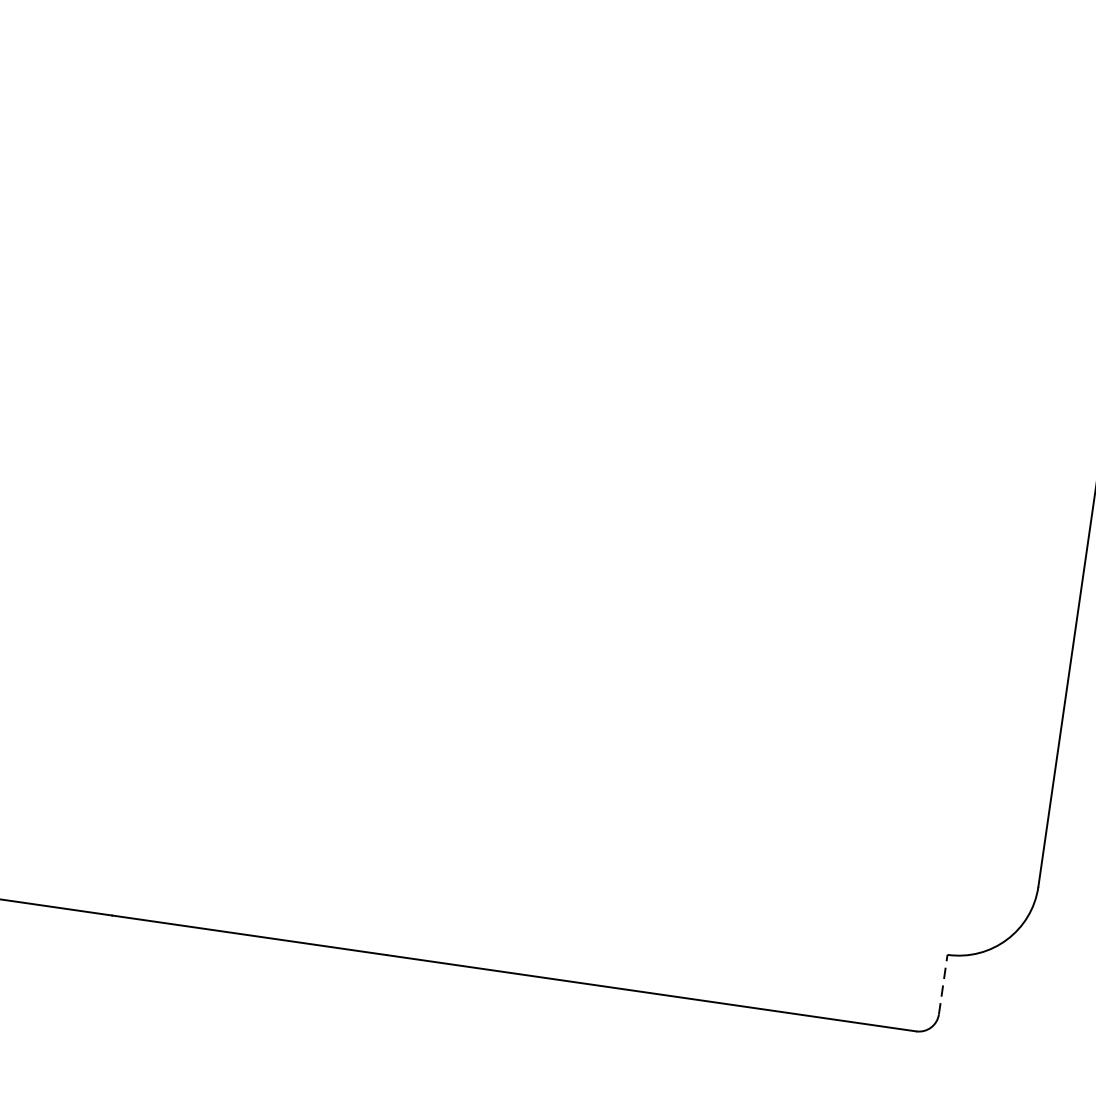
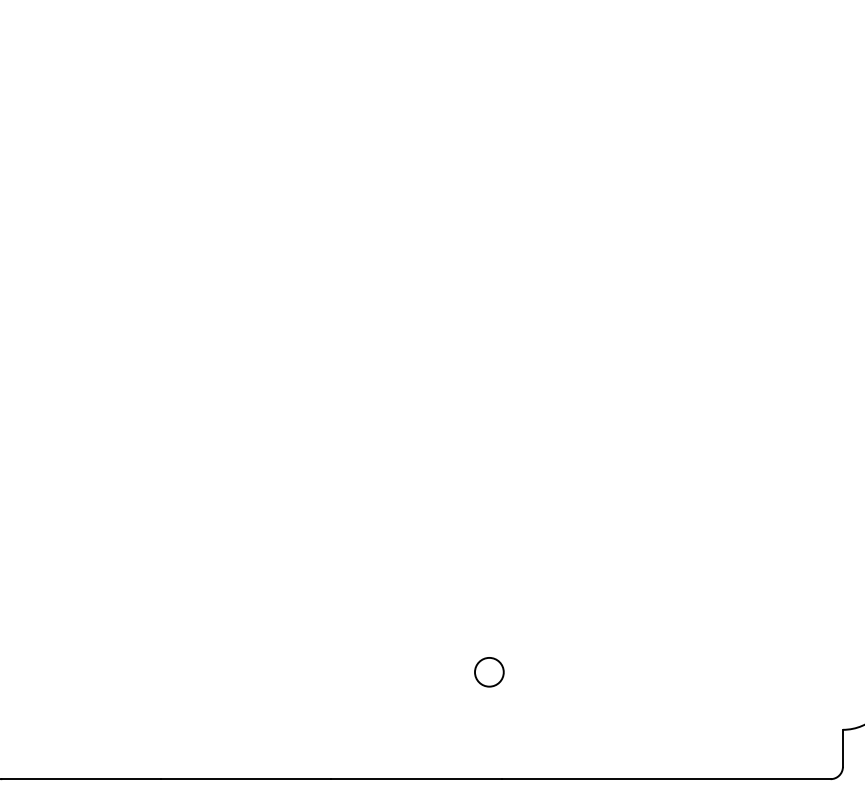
circle: (391, 780) -> (489, 672), added
line: (942, 984) -> (842, 748), dashed -> solid

